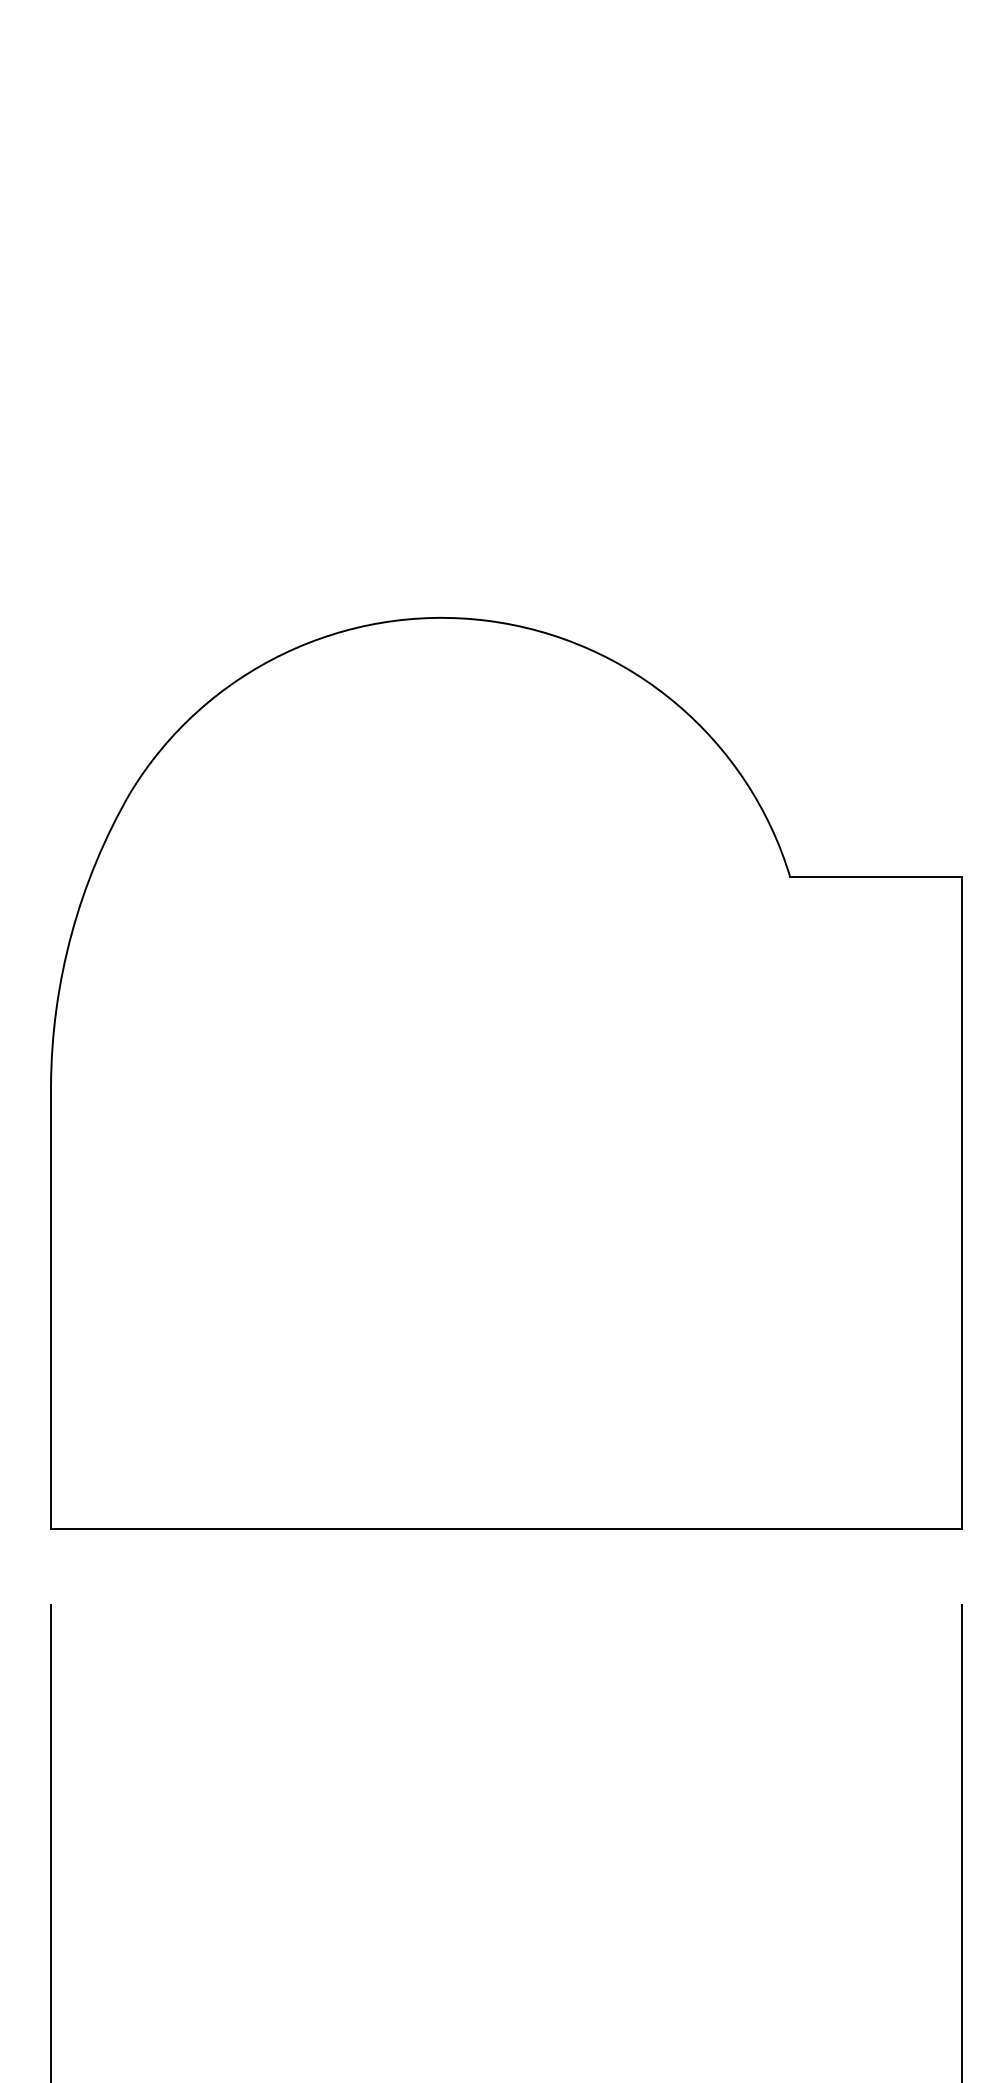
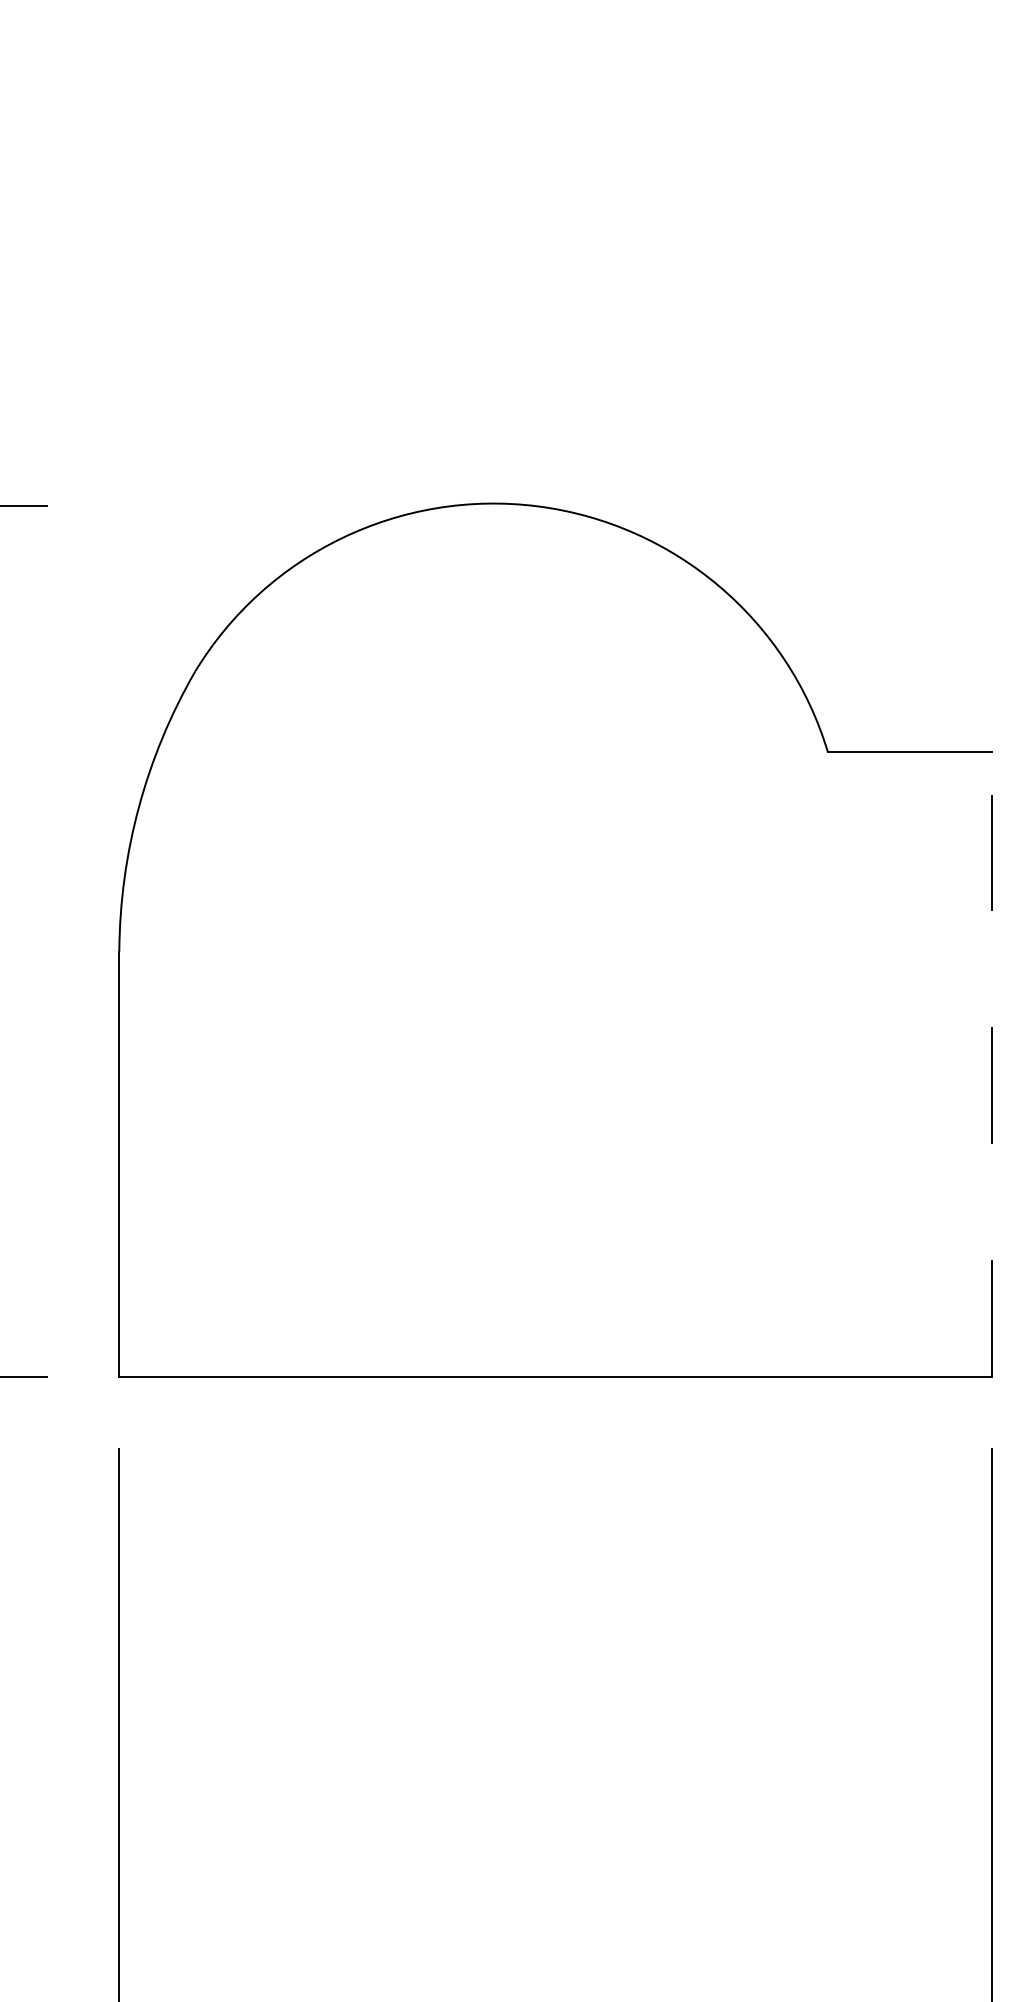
line: (961, 1202) -> (992, 1063), solid -> dashed

